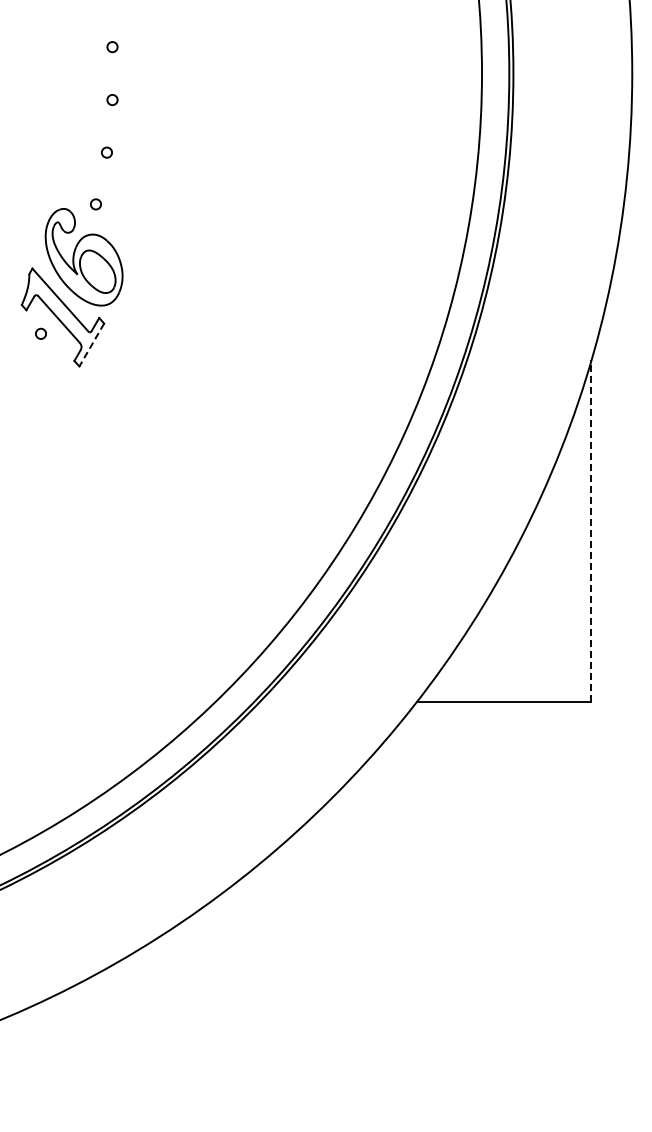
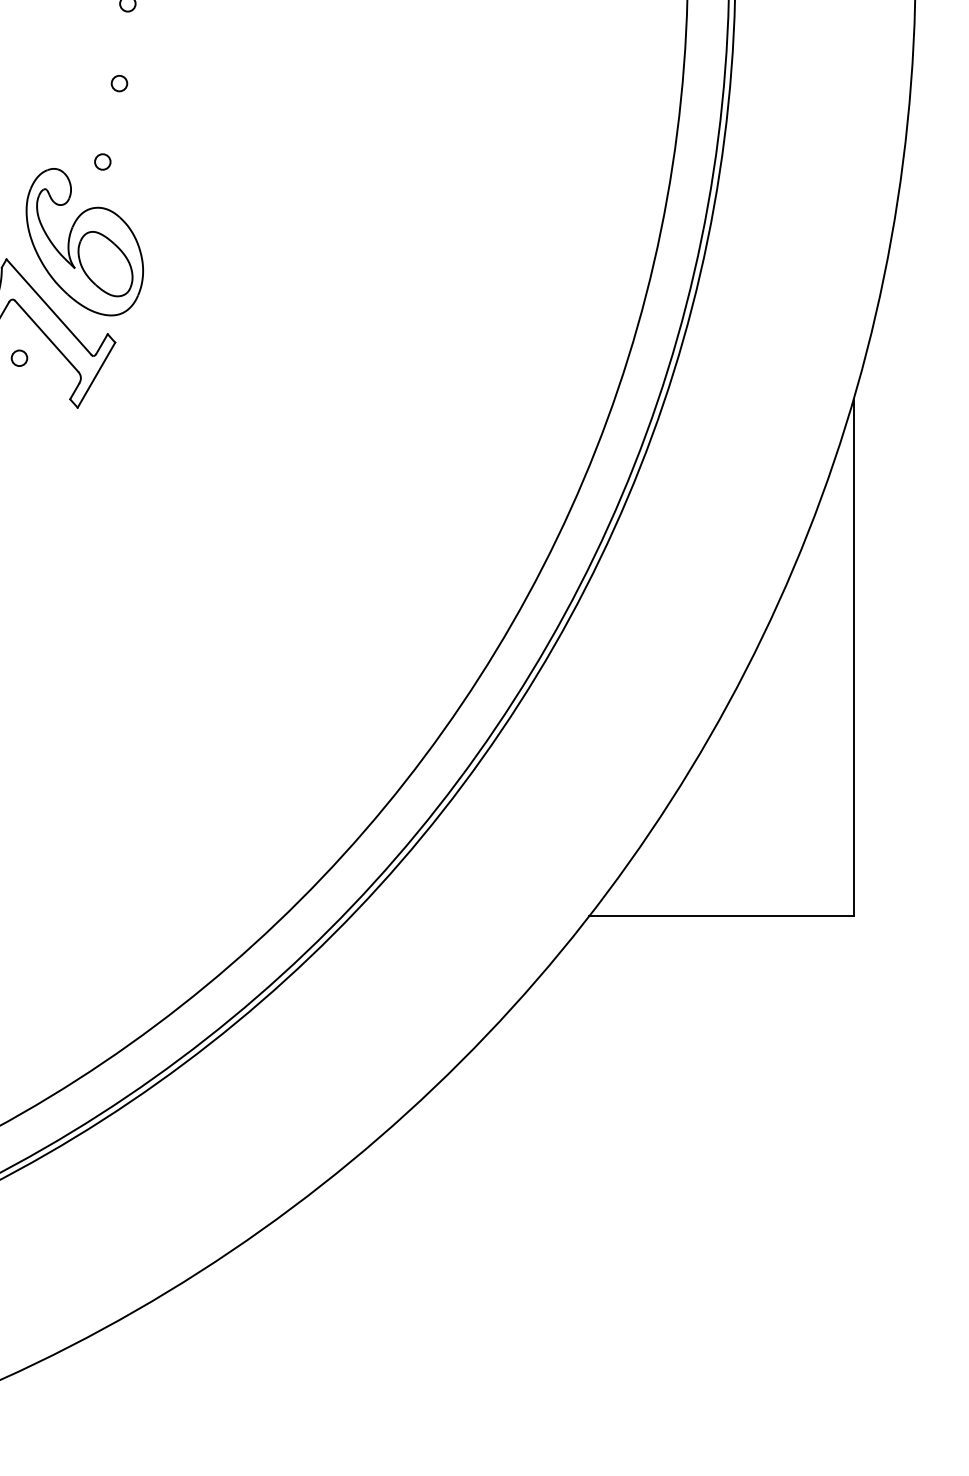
line: (91, 345) -> (96, 375), dashed -> solid
line: (591, 531) -> (853, 657), dashed -> solid

